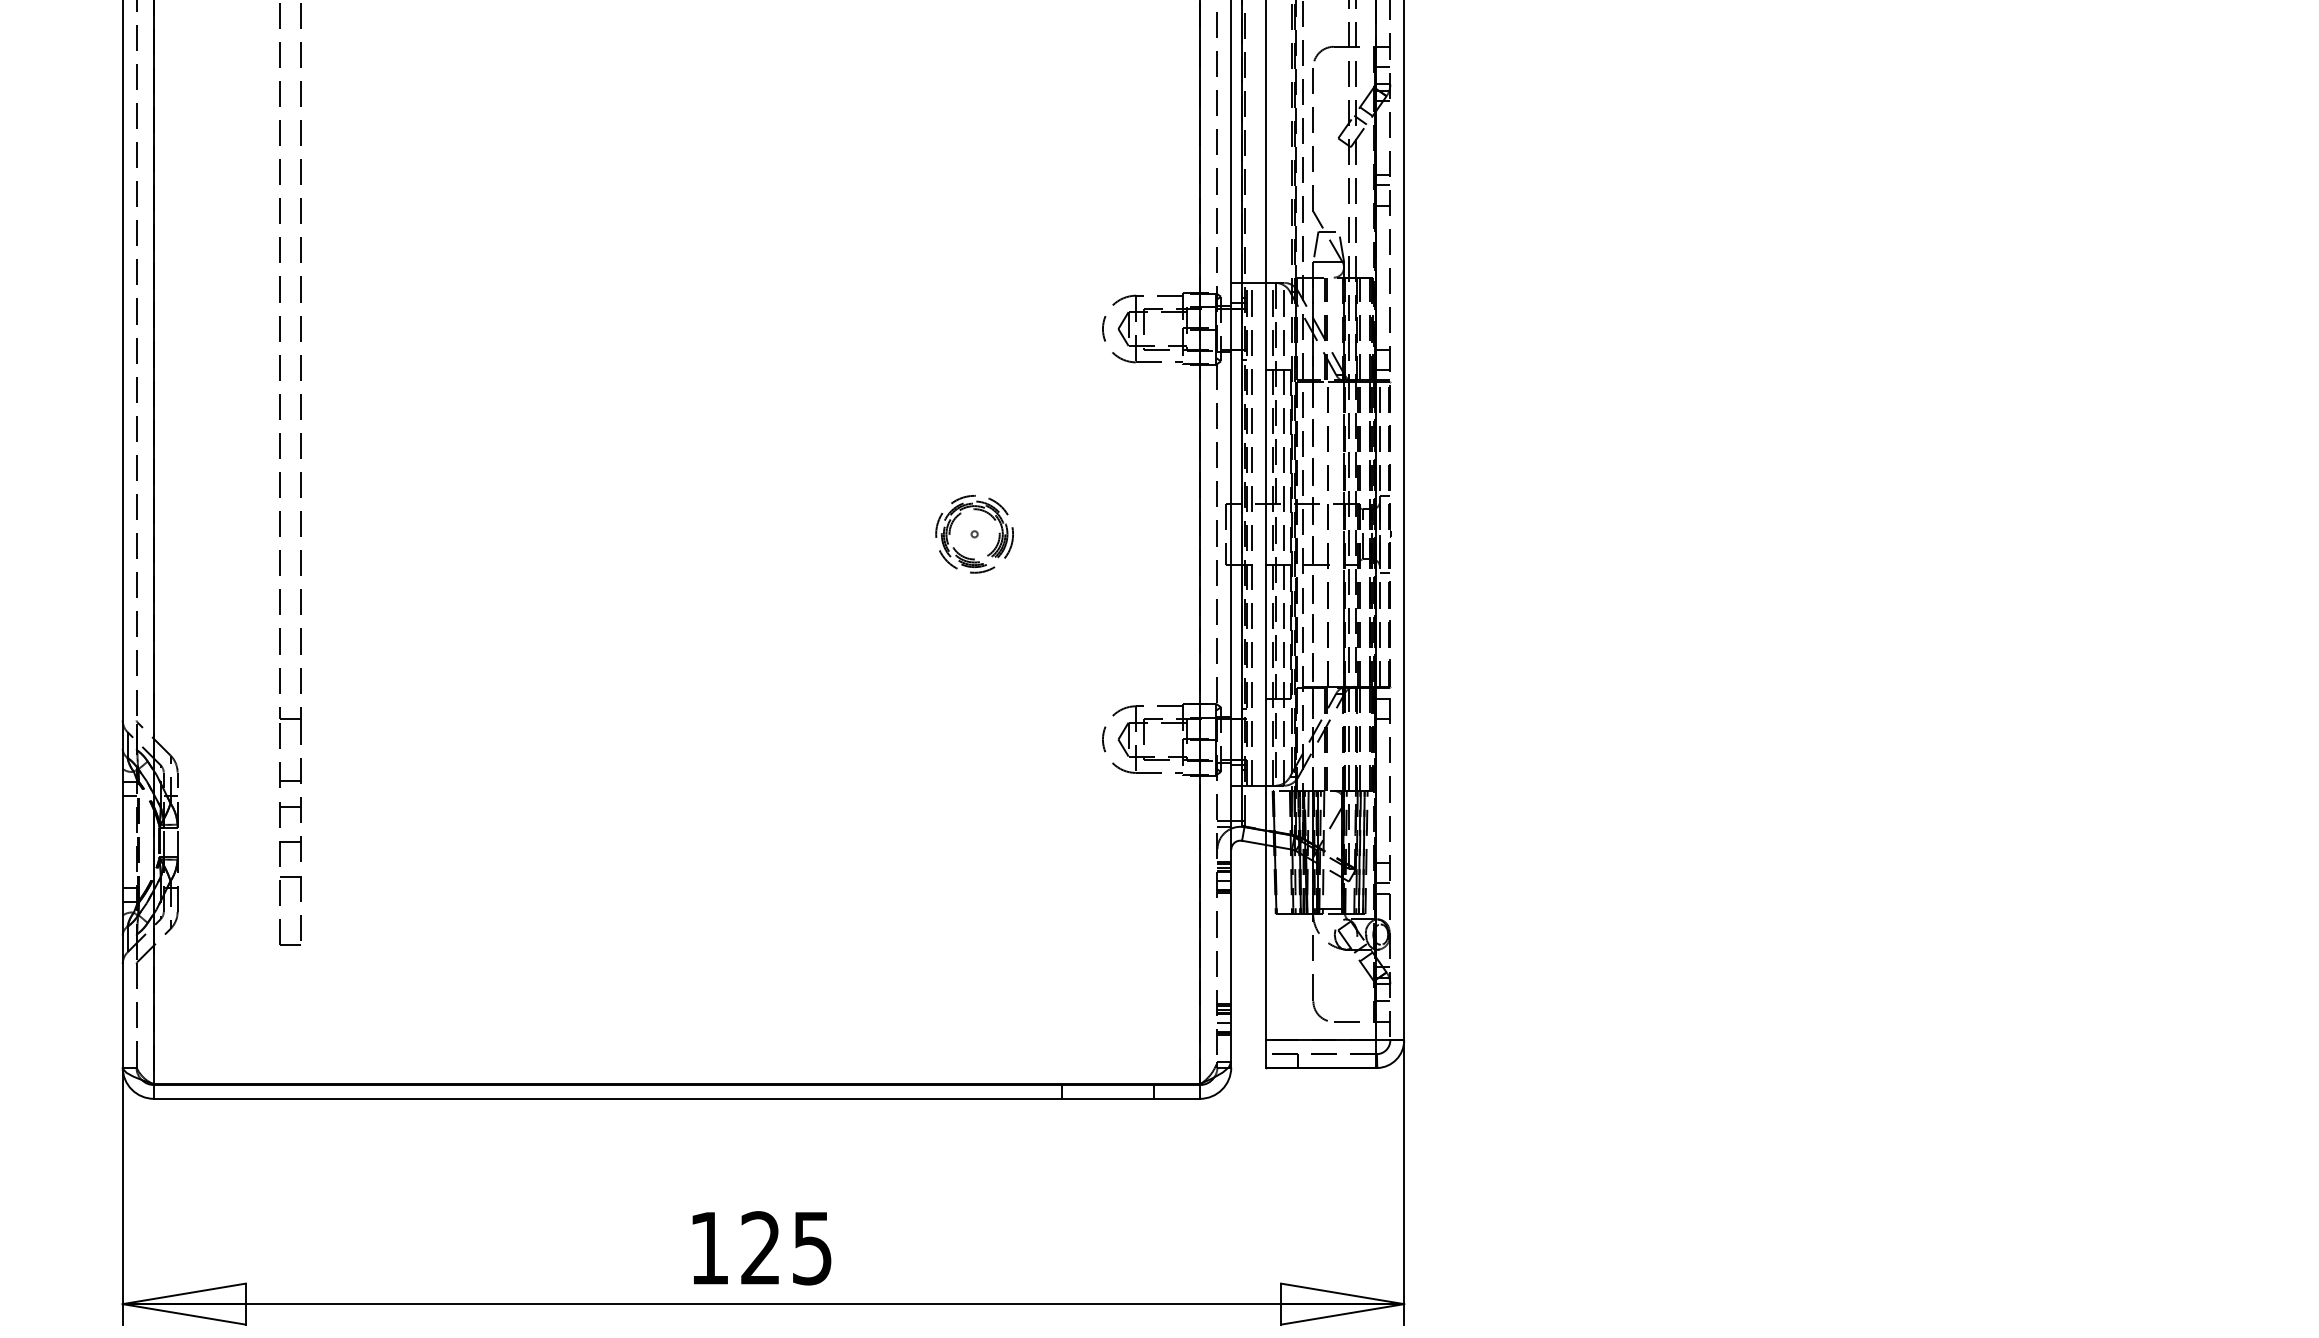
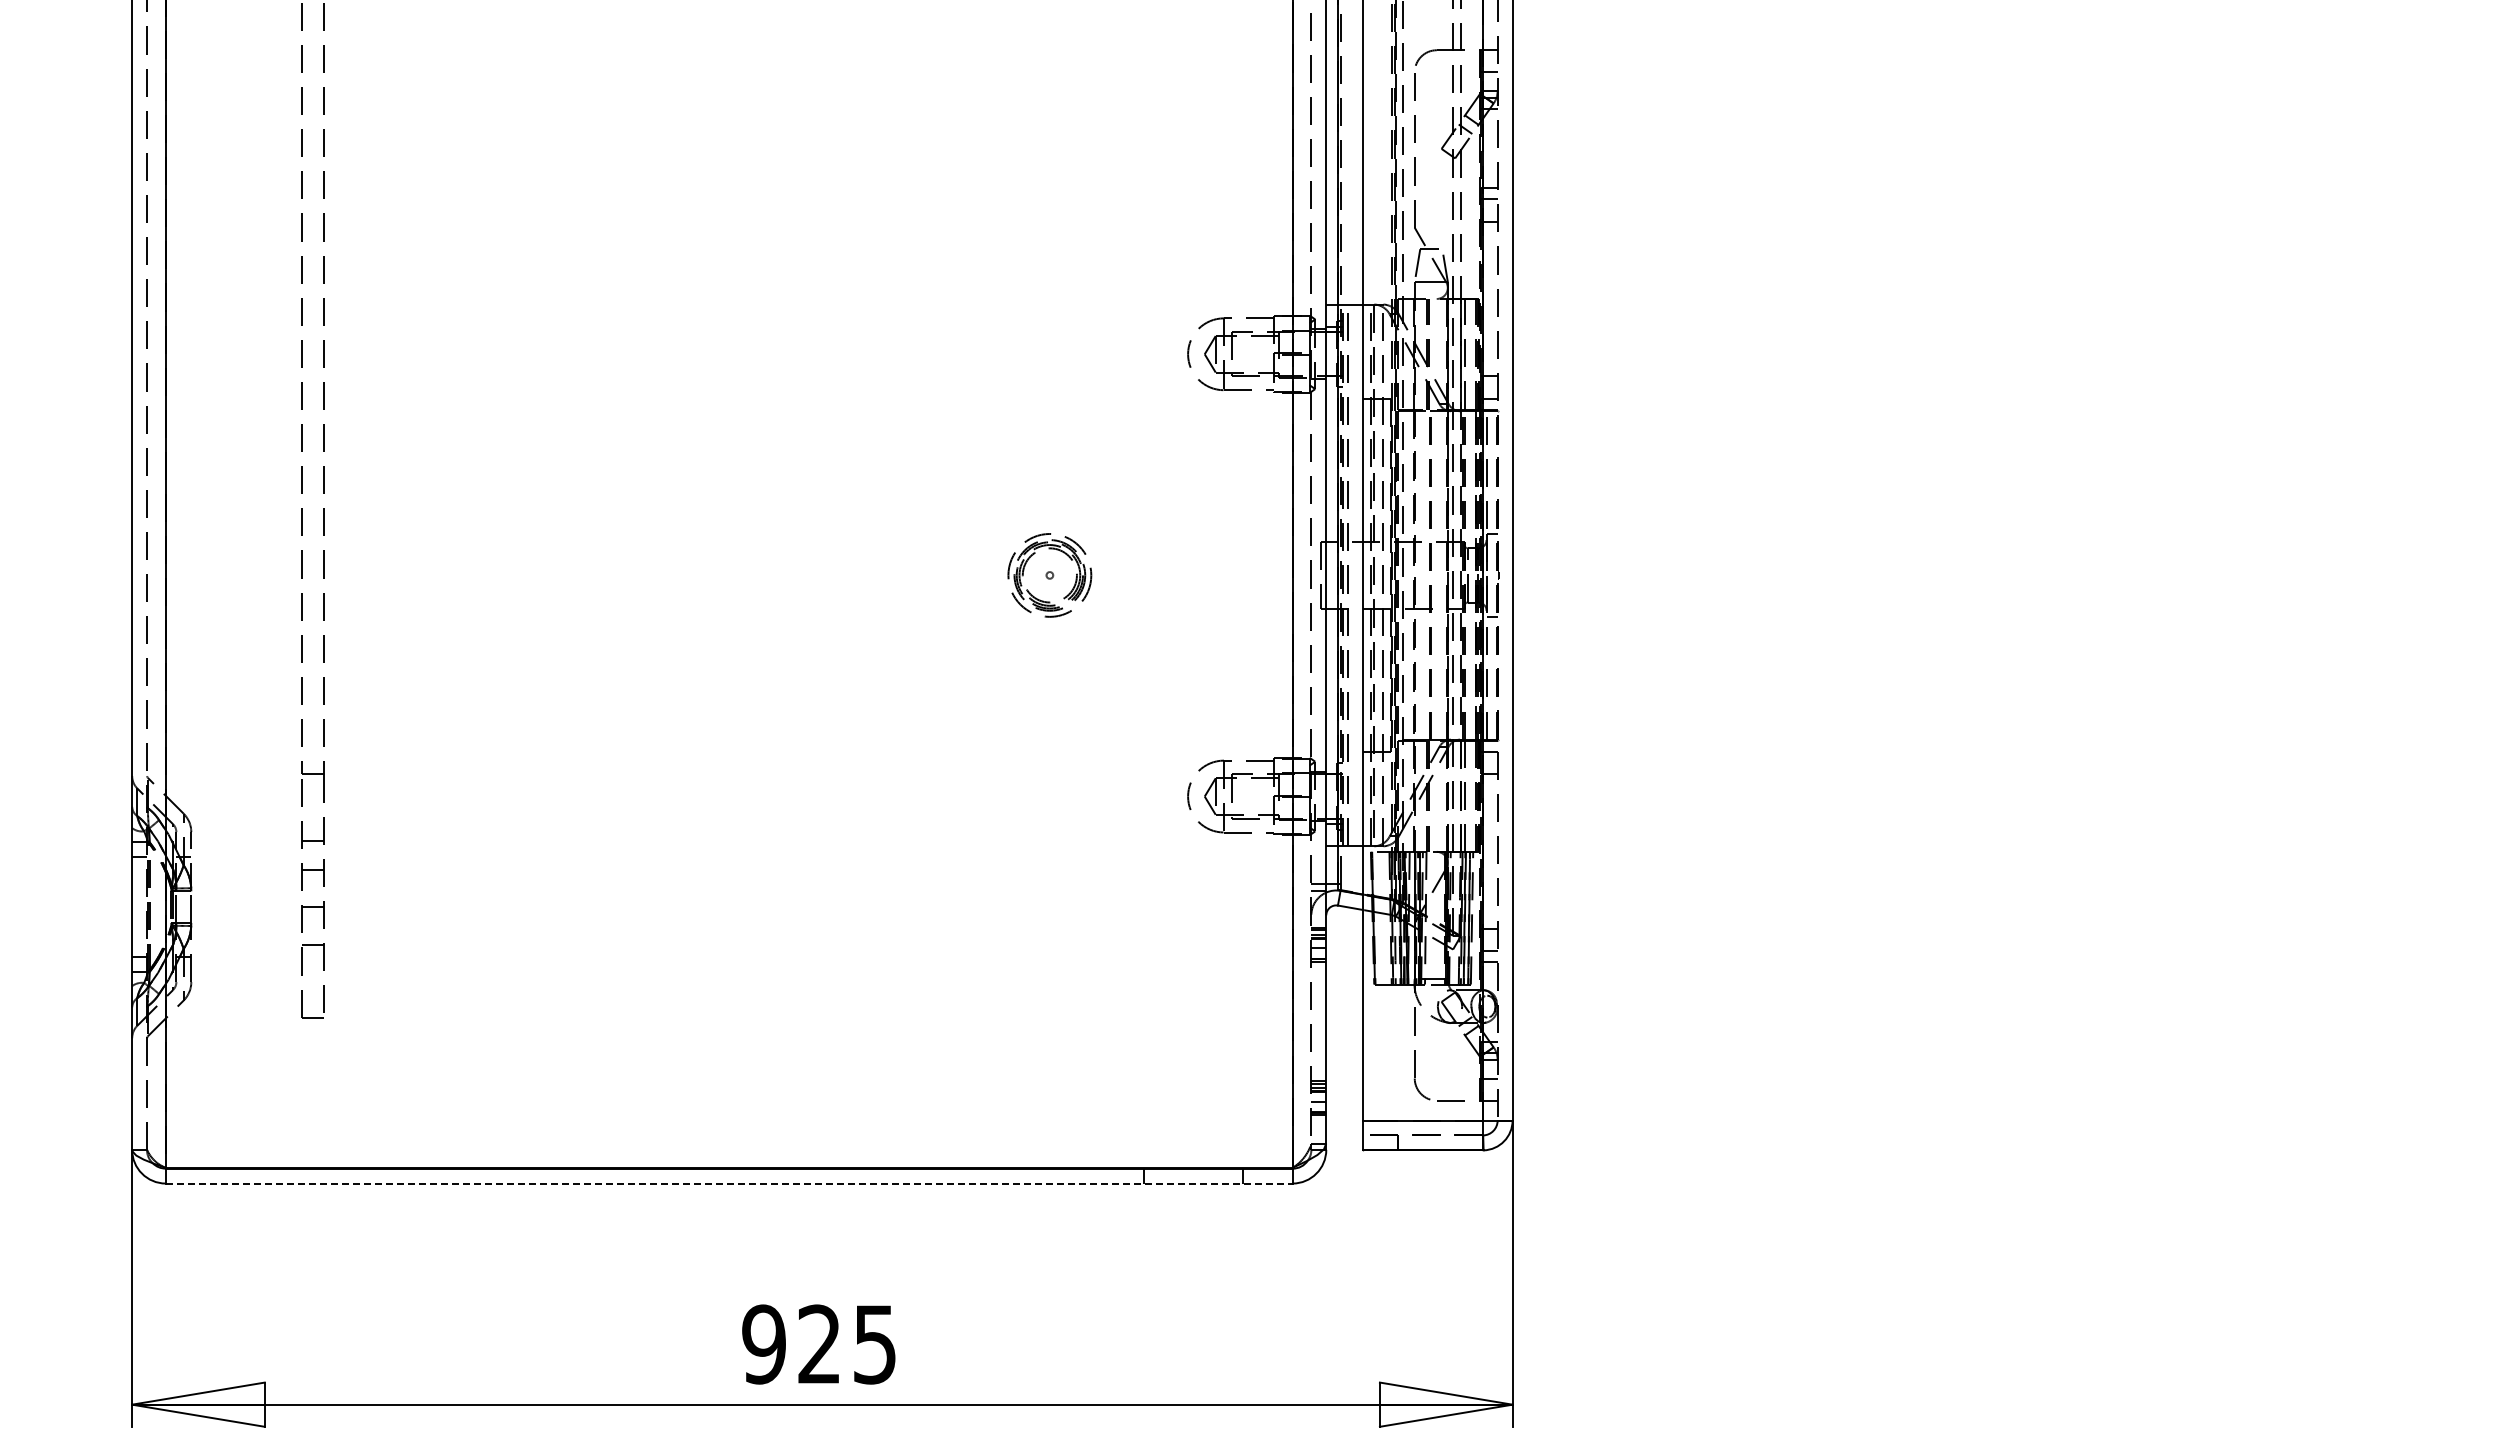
line: (677, 1098) -> (729, 1183), solid -> dashed
text: (708, 1248) -> (763, 1344), 125 -> 925

